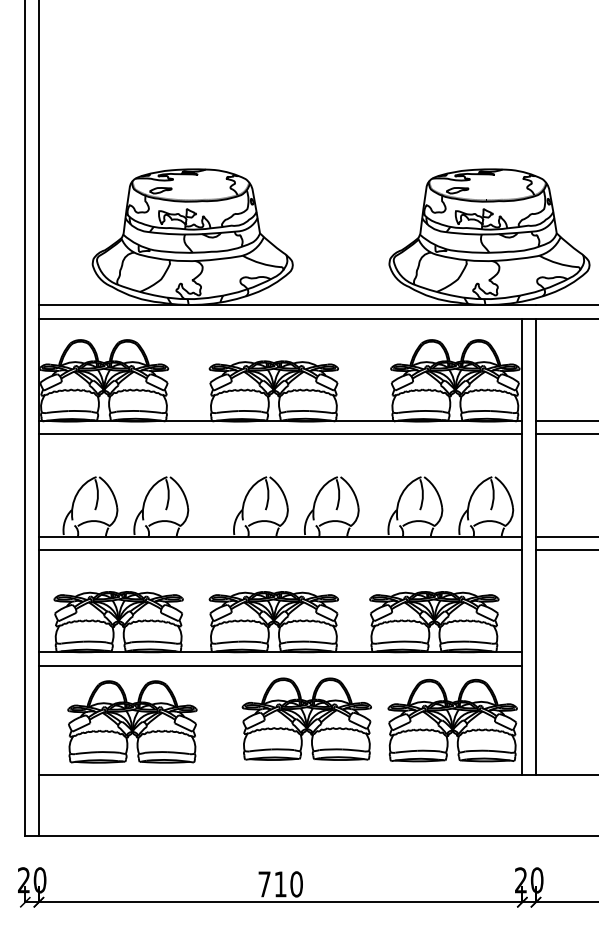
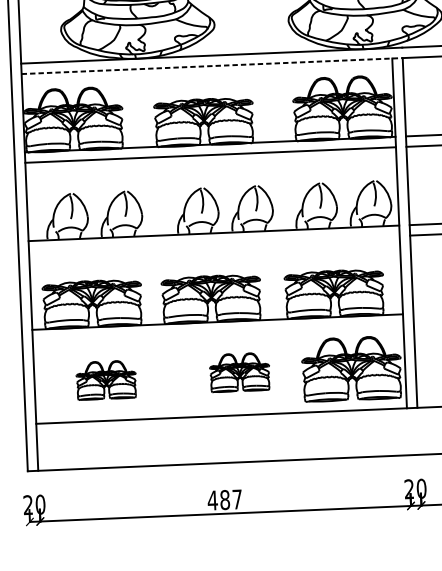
line: (287, 318) -> (212, 65), solid -> dashed
line: (280, 550) -> (214, 244), removed
line: (280, 665) -> (217, 332), removed
part: (306, 718) -> (239, 372), size x0.6
part: (132, 721) -> (106, 379), size x0.6
text: (279, 884) -> (224, 500), 710 -> 487

